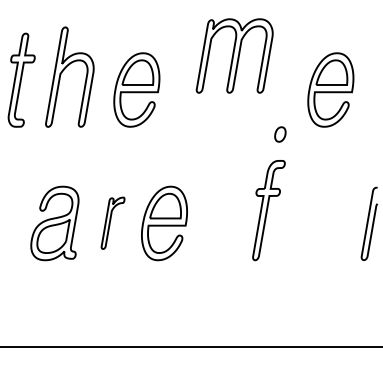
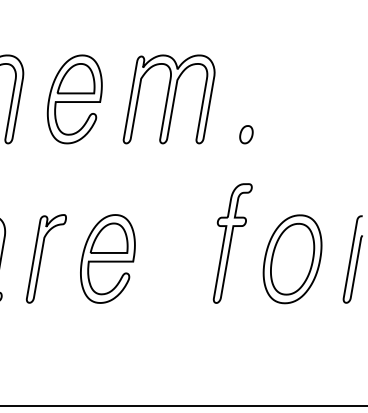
part: (234, 55) -> (168, 98), moved
part: (330, 89) -> (306, 98), removed
part: (280, 134) -> (246, 134), moved
part: (112, 222) -> (45, 257), size x1.43
part: (318, 223) -> (292, 259), added

